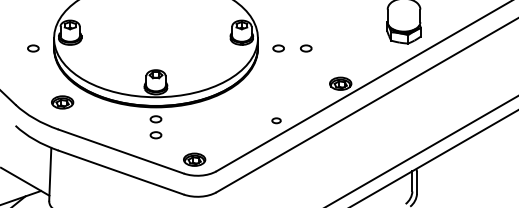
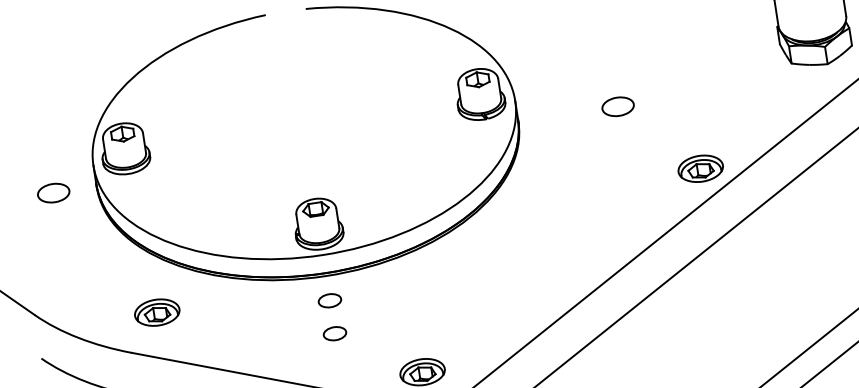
part: (33, 48) -> (54, 192), size x1.4
part: (278, 48) -> (560, 115), removed
part: (306, 48) -> (618, 106), size x1.4
part: (62, 102) -> (157, 312), moved
part: (276, 120) -> (579, 265), removed

